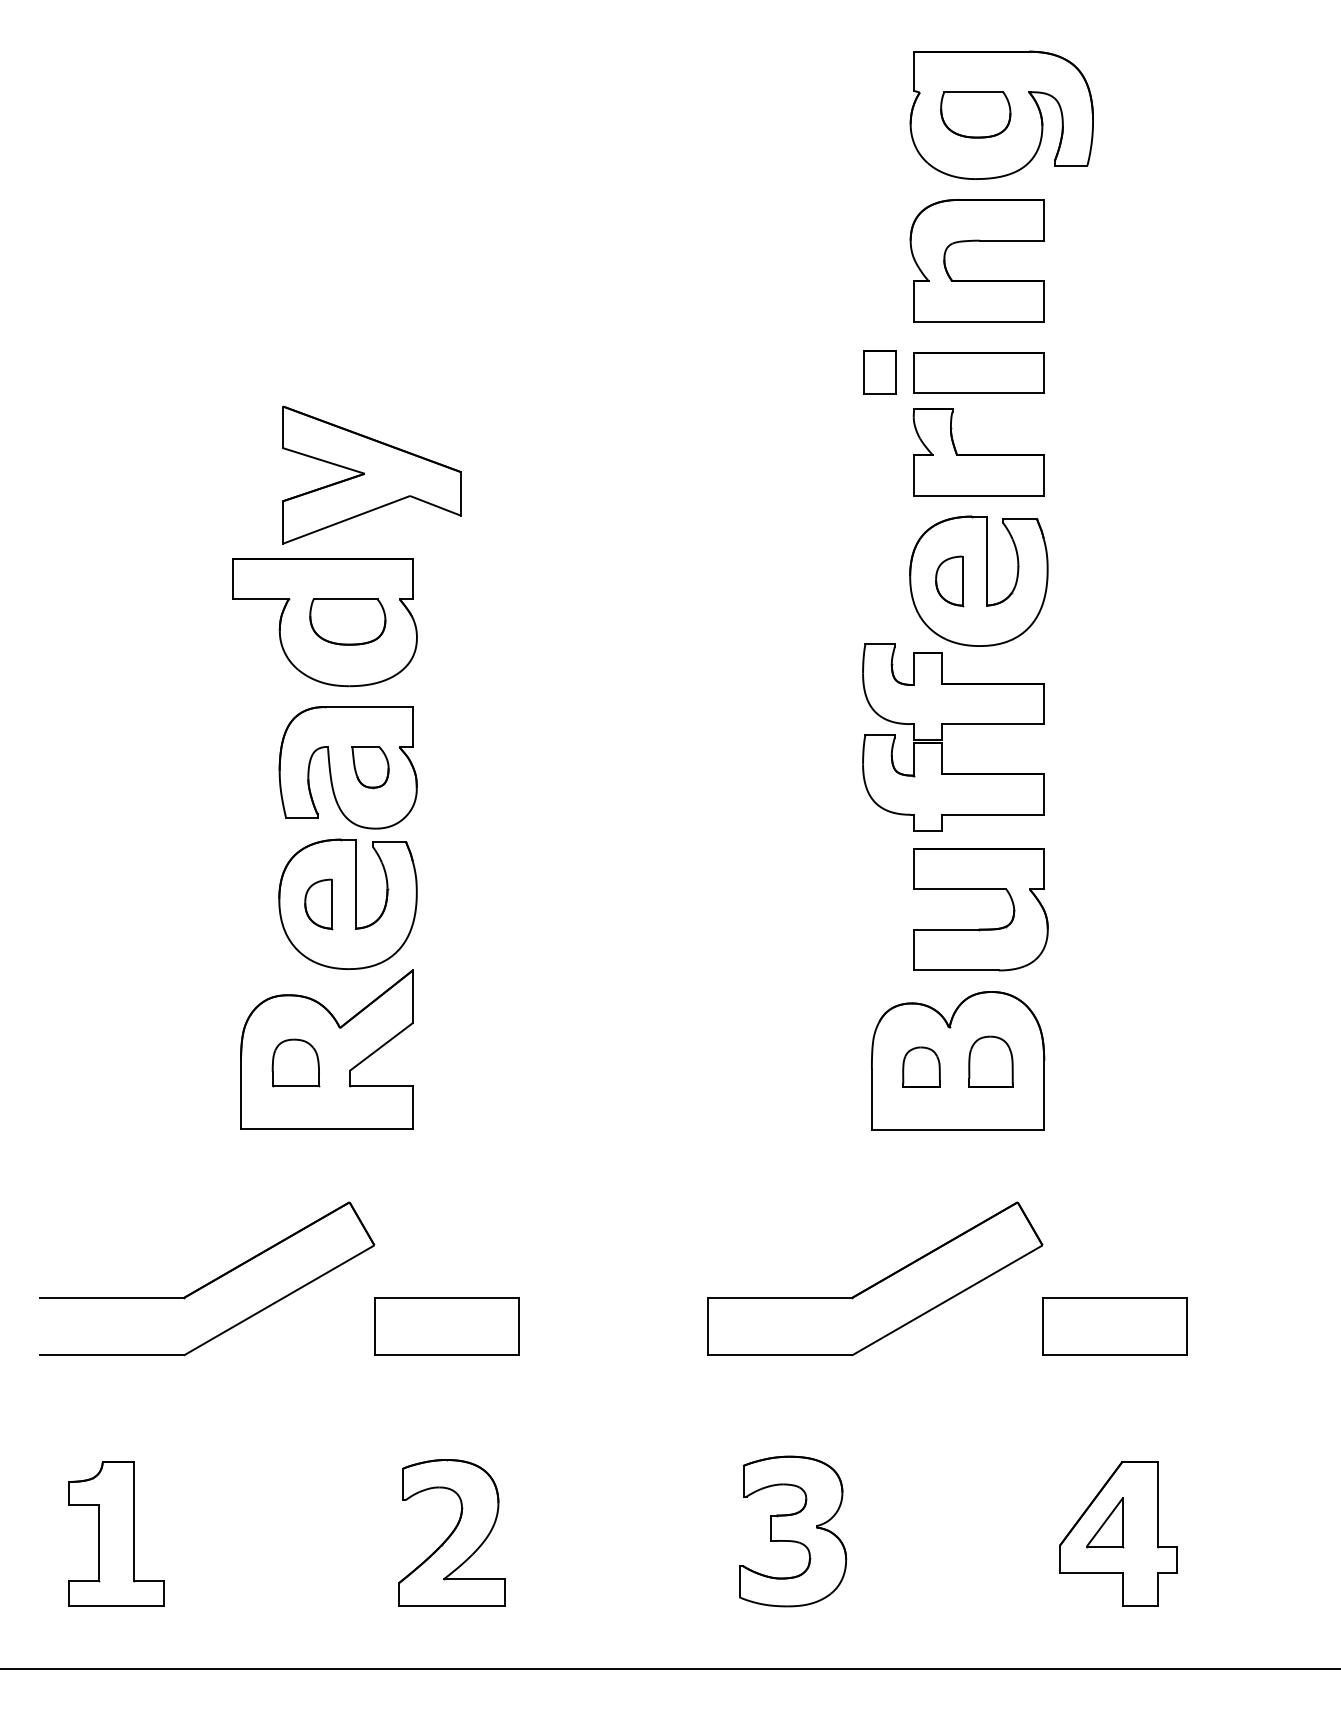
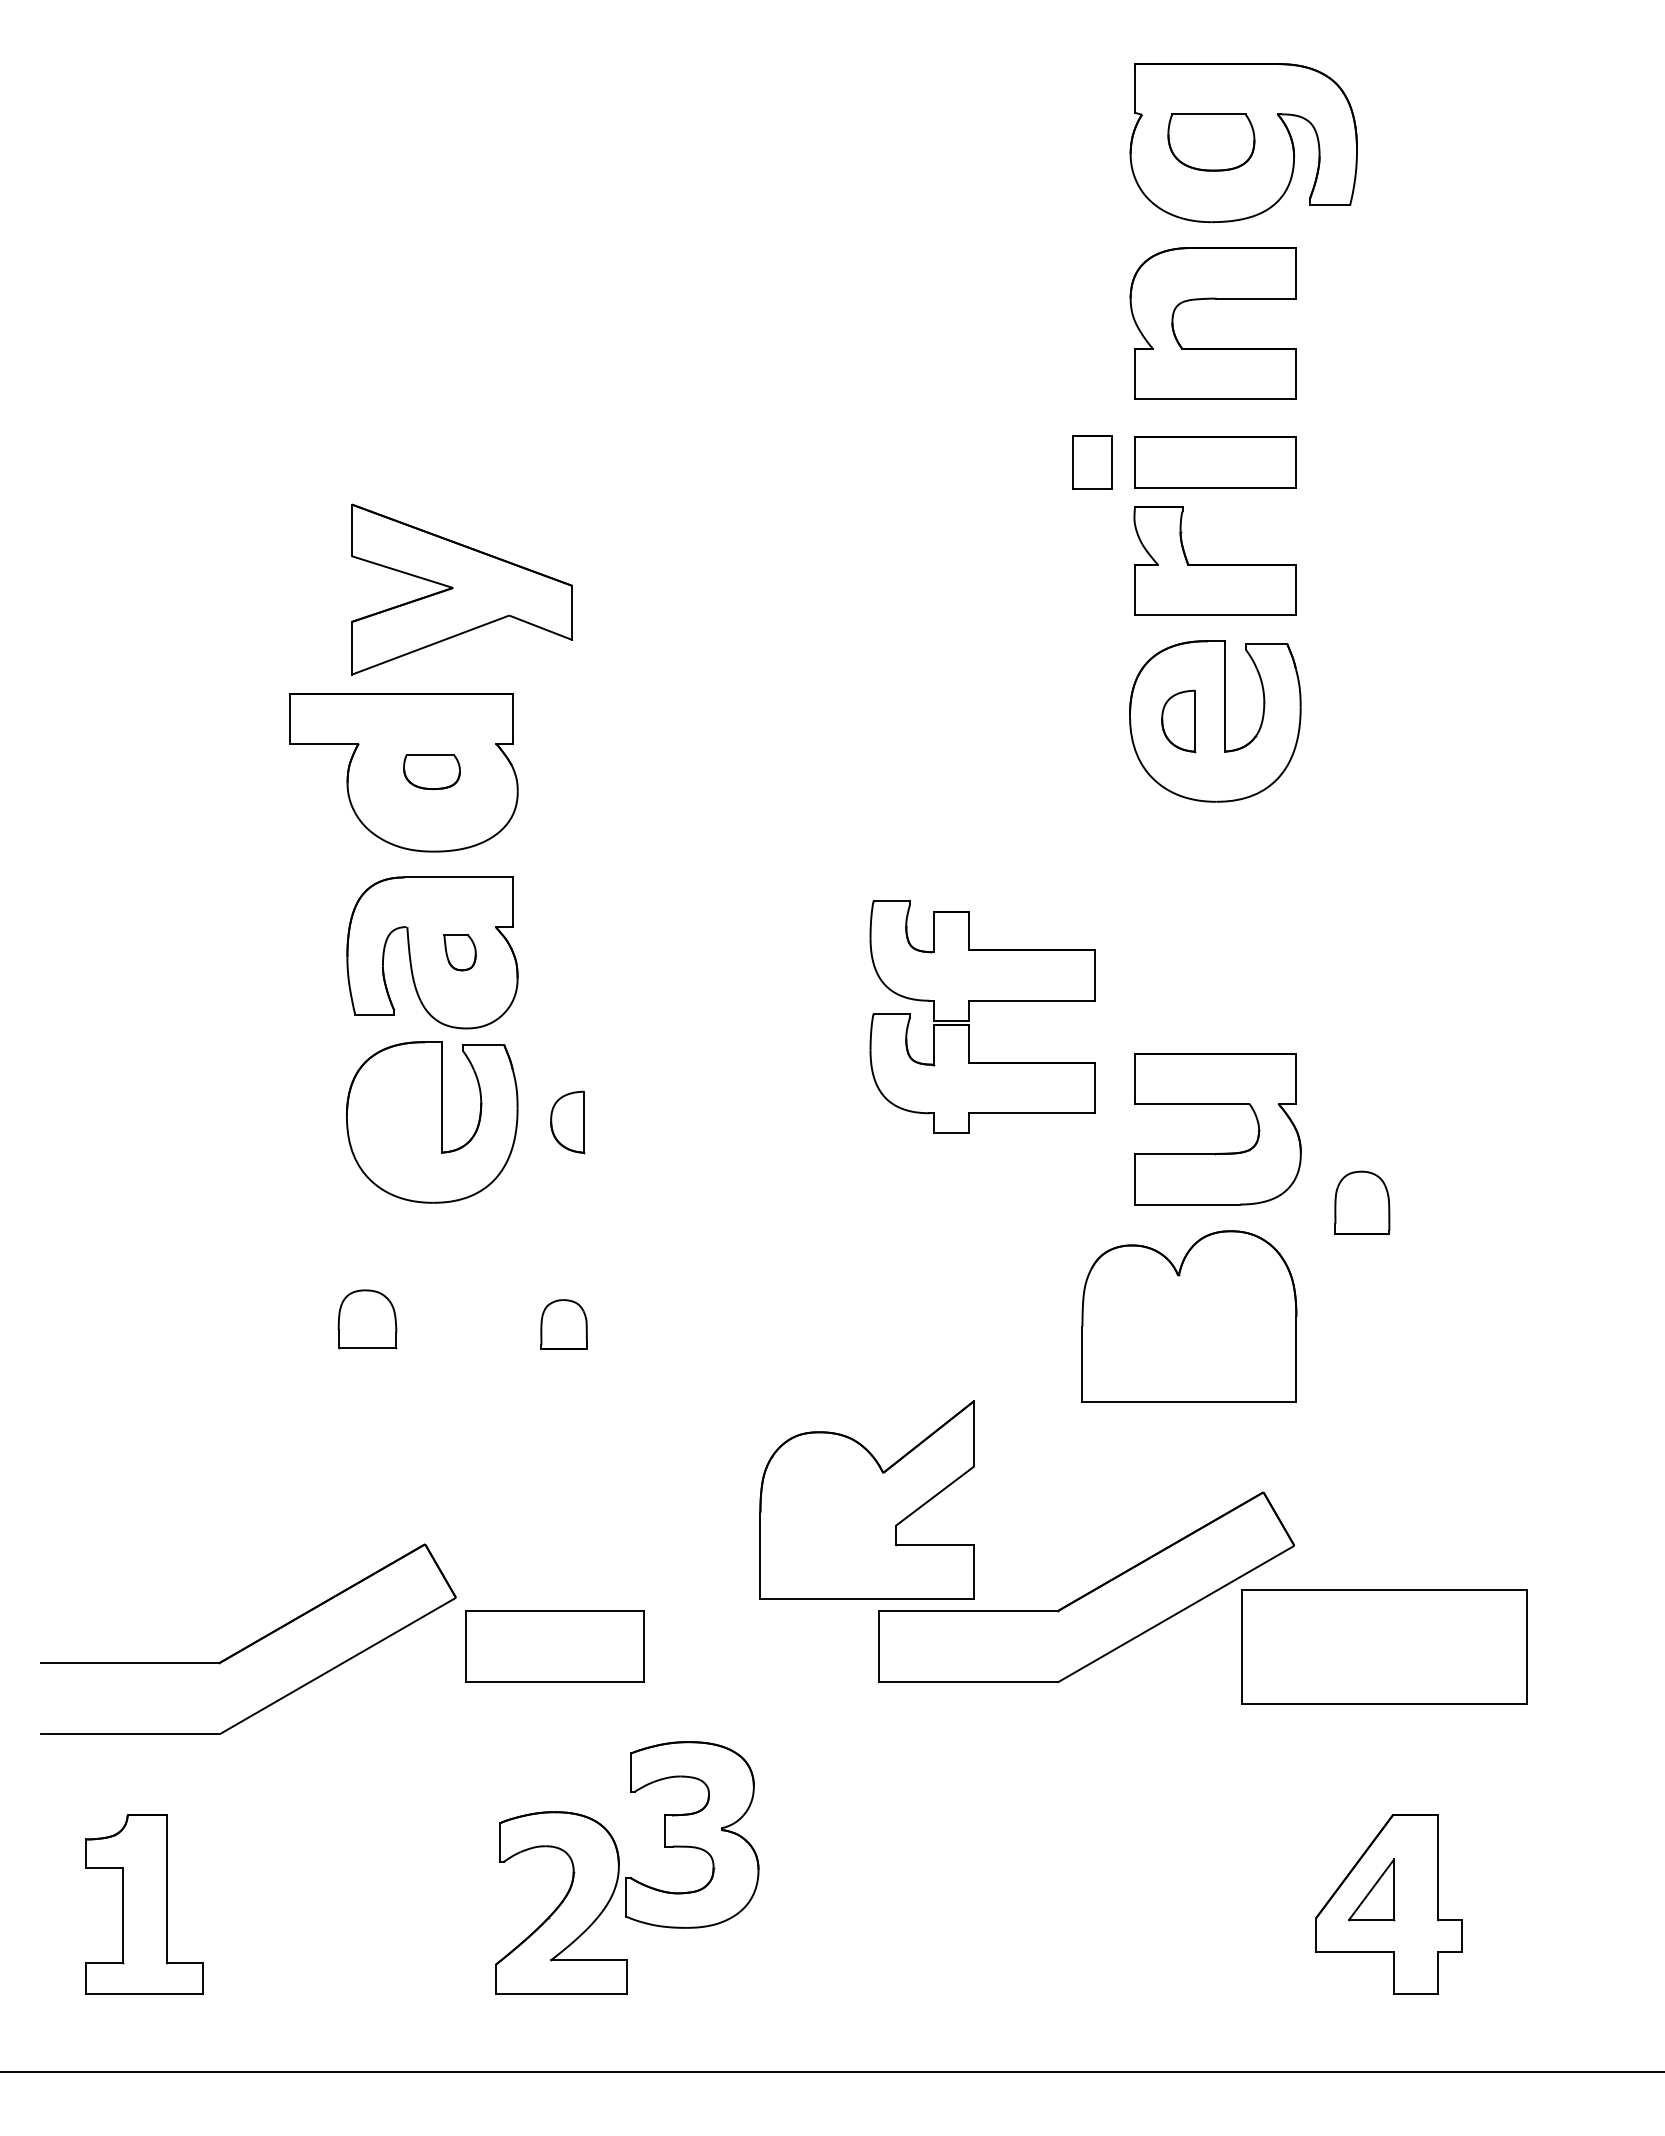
part: (347, 622) -> (431, 772), size x0.6
part: (942, 736) -> (969, 1016), moved
part: (370, 767) -> (459, 952), size x0.7
part: (318, 904) -> (567, 1122), moved
part: (326, 1049) -> (866, 1499), moved
part: (991, 1061) -> (1362, 1202), moved
part: (921, 1067) -> (563, 1324), moved
part: (207, 1278) -> (248, 1638), moved
part: (1115, 1326) -> (1384, 1646), size x1.6
part: (792, 1531) -> (692, 1834), moved

